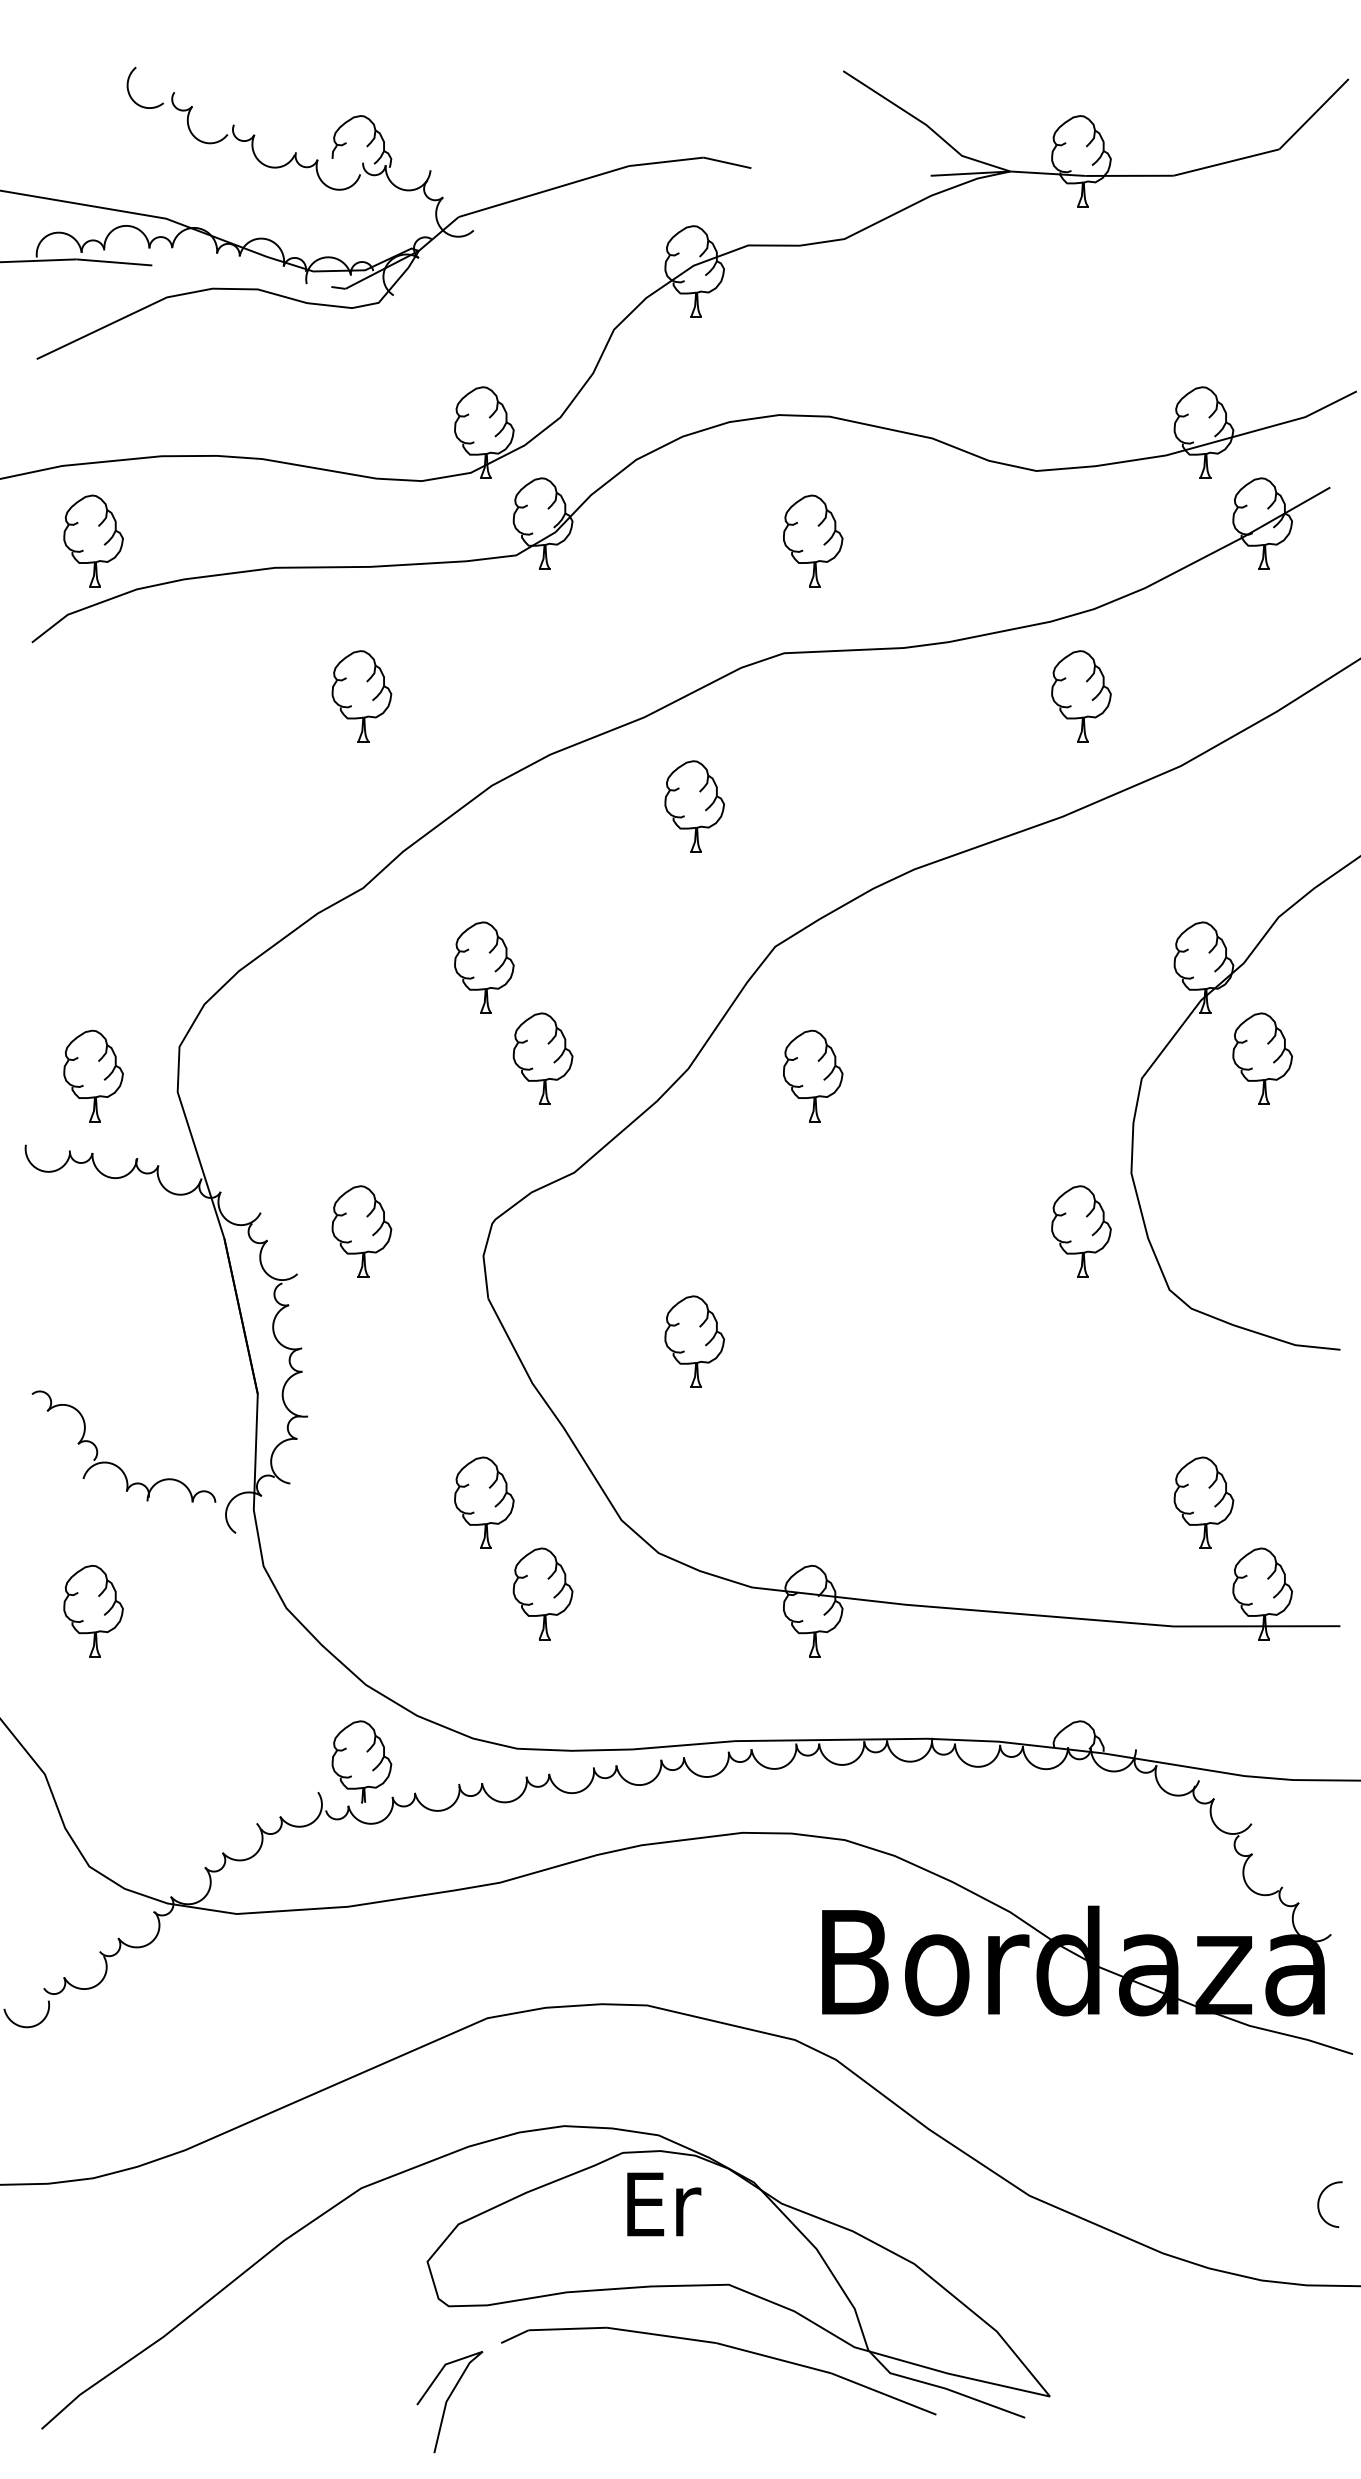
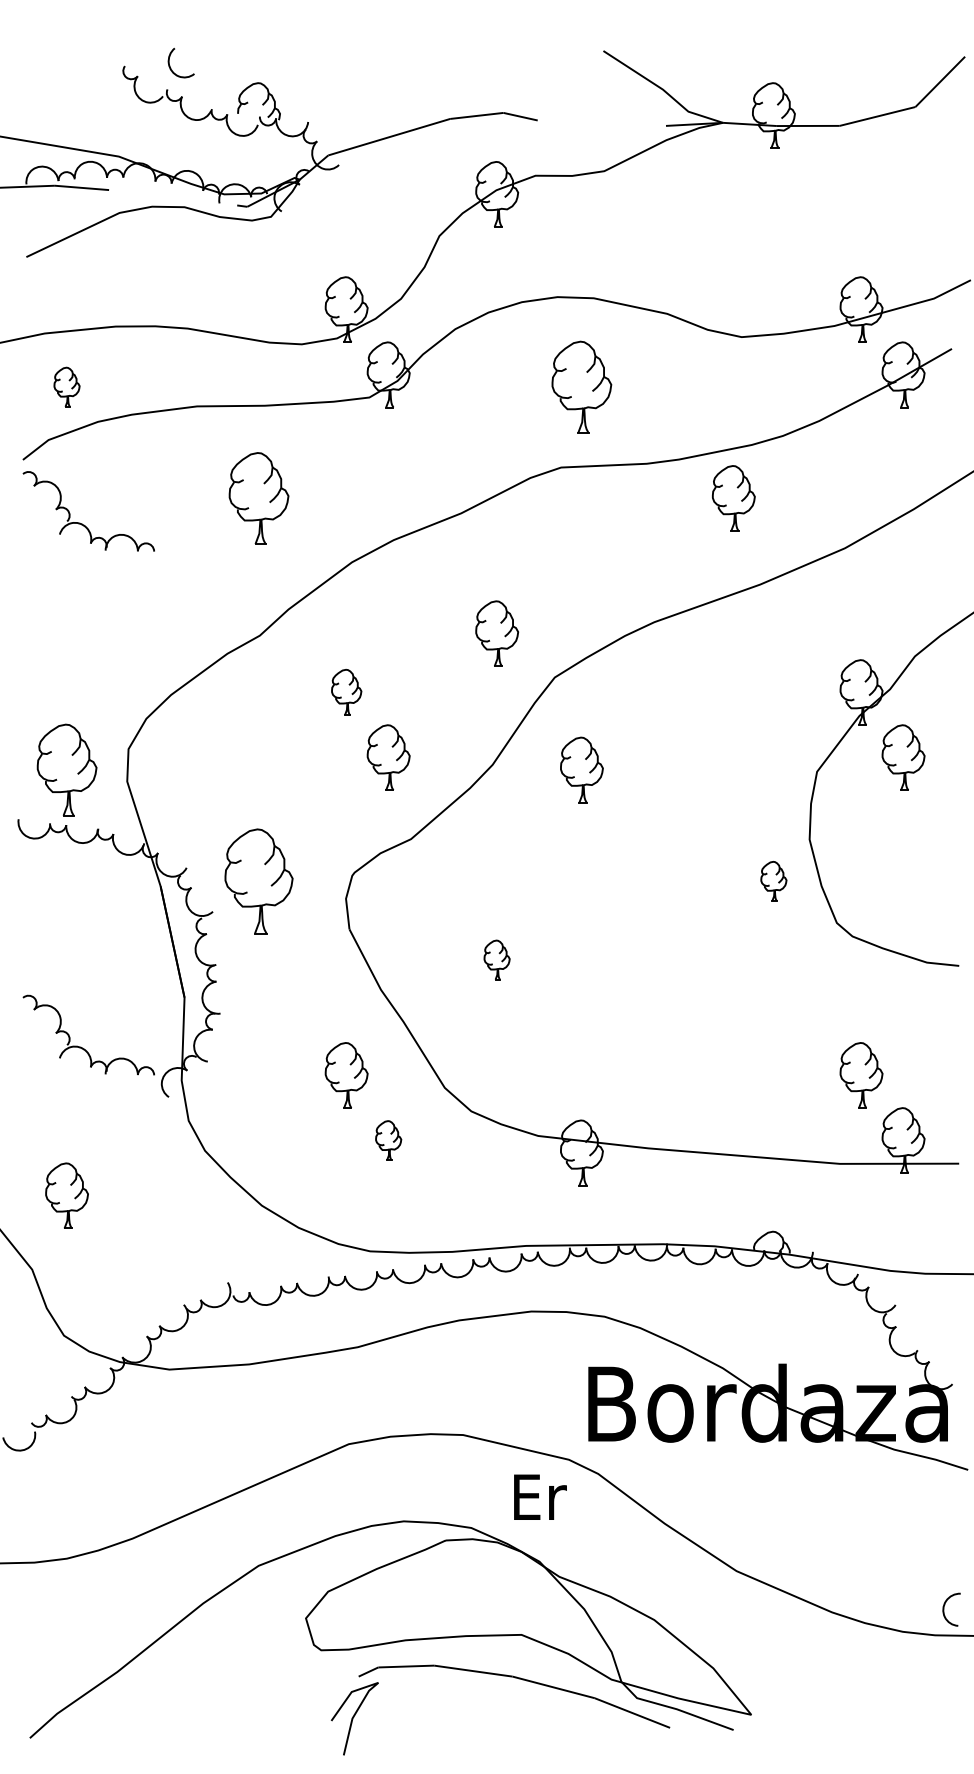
arc: (129, 90) -> (170, 64), moved
part: (93, 540) -> (67, 386), size x0.6
part: (813, 540) -> (582, 386), size x1.4
part: (361, 696) -> (258, 498), size x1.4
part: (1081, 696) -> (733, 498), moved
part: (114, 731) -> (82, 523), added
part: (694, 806) -> (497, 633), moved
part: (484, 967) -> (346, 692), size x0.7
part: (93, 1075) -> (67, 769), size x1.4
part: (361, 1231) -> (258, 881), size x1.6
part: (1081, 1231) -> (773, 881), size x0.6
part: (694, 1341) -> (497, 959), size x0.6
part: (542, 1593) -> (388, 1140), size x0.6
part: (93, 1610) -> (67, 1195), moved
part: (361, 1761) -> (258, 1260), removed
text: (664, 2204) -> (540, 1497), moved
arc: (1319, 2204) -> (944, 1609), moved
curve: (447, 2402) -> (353, 1719), moved

